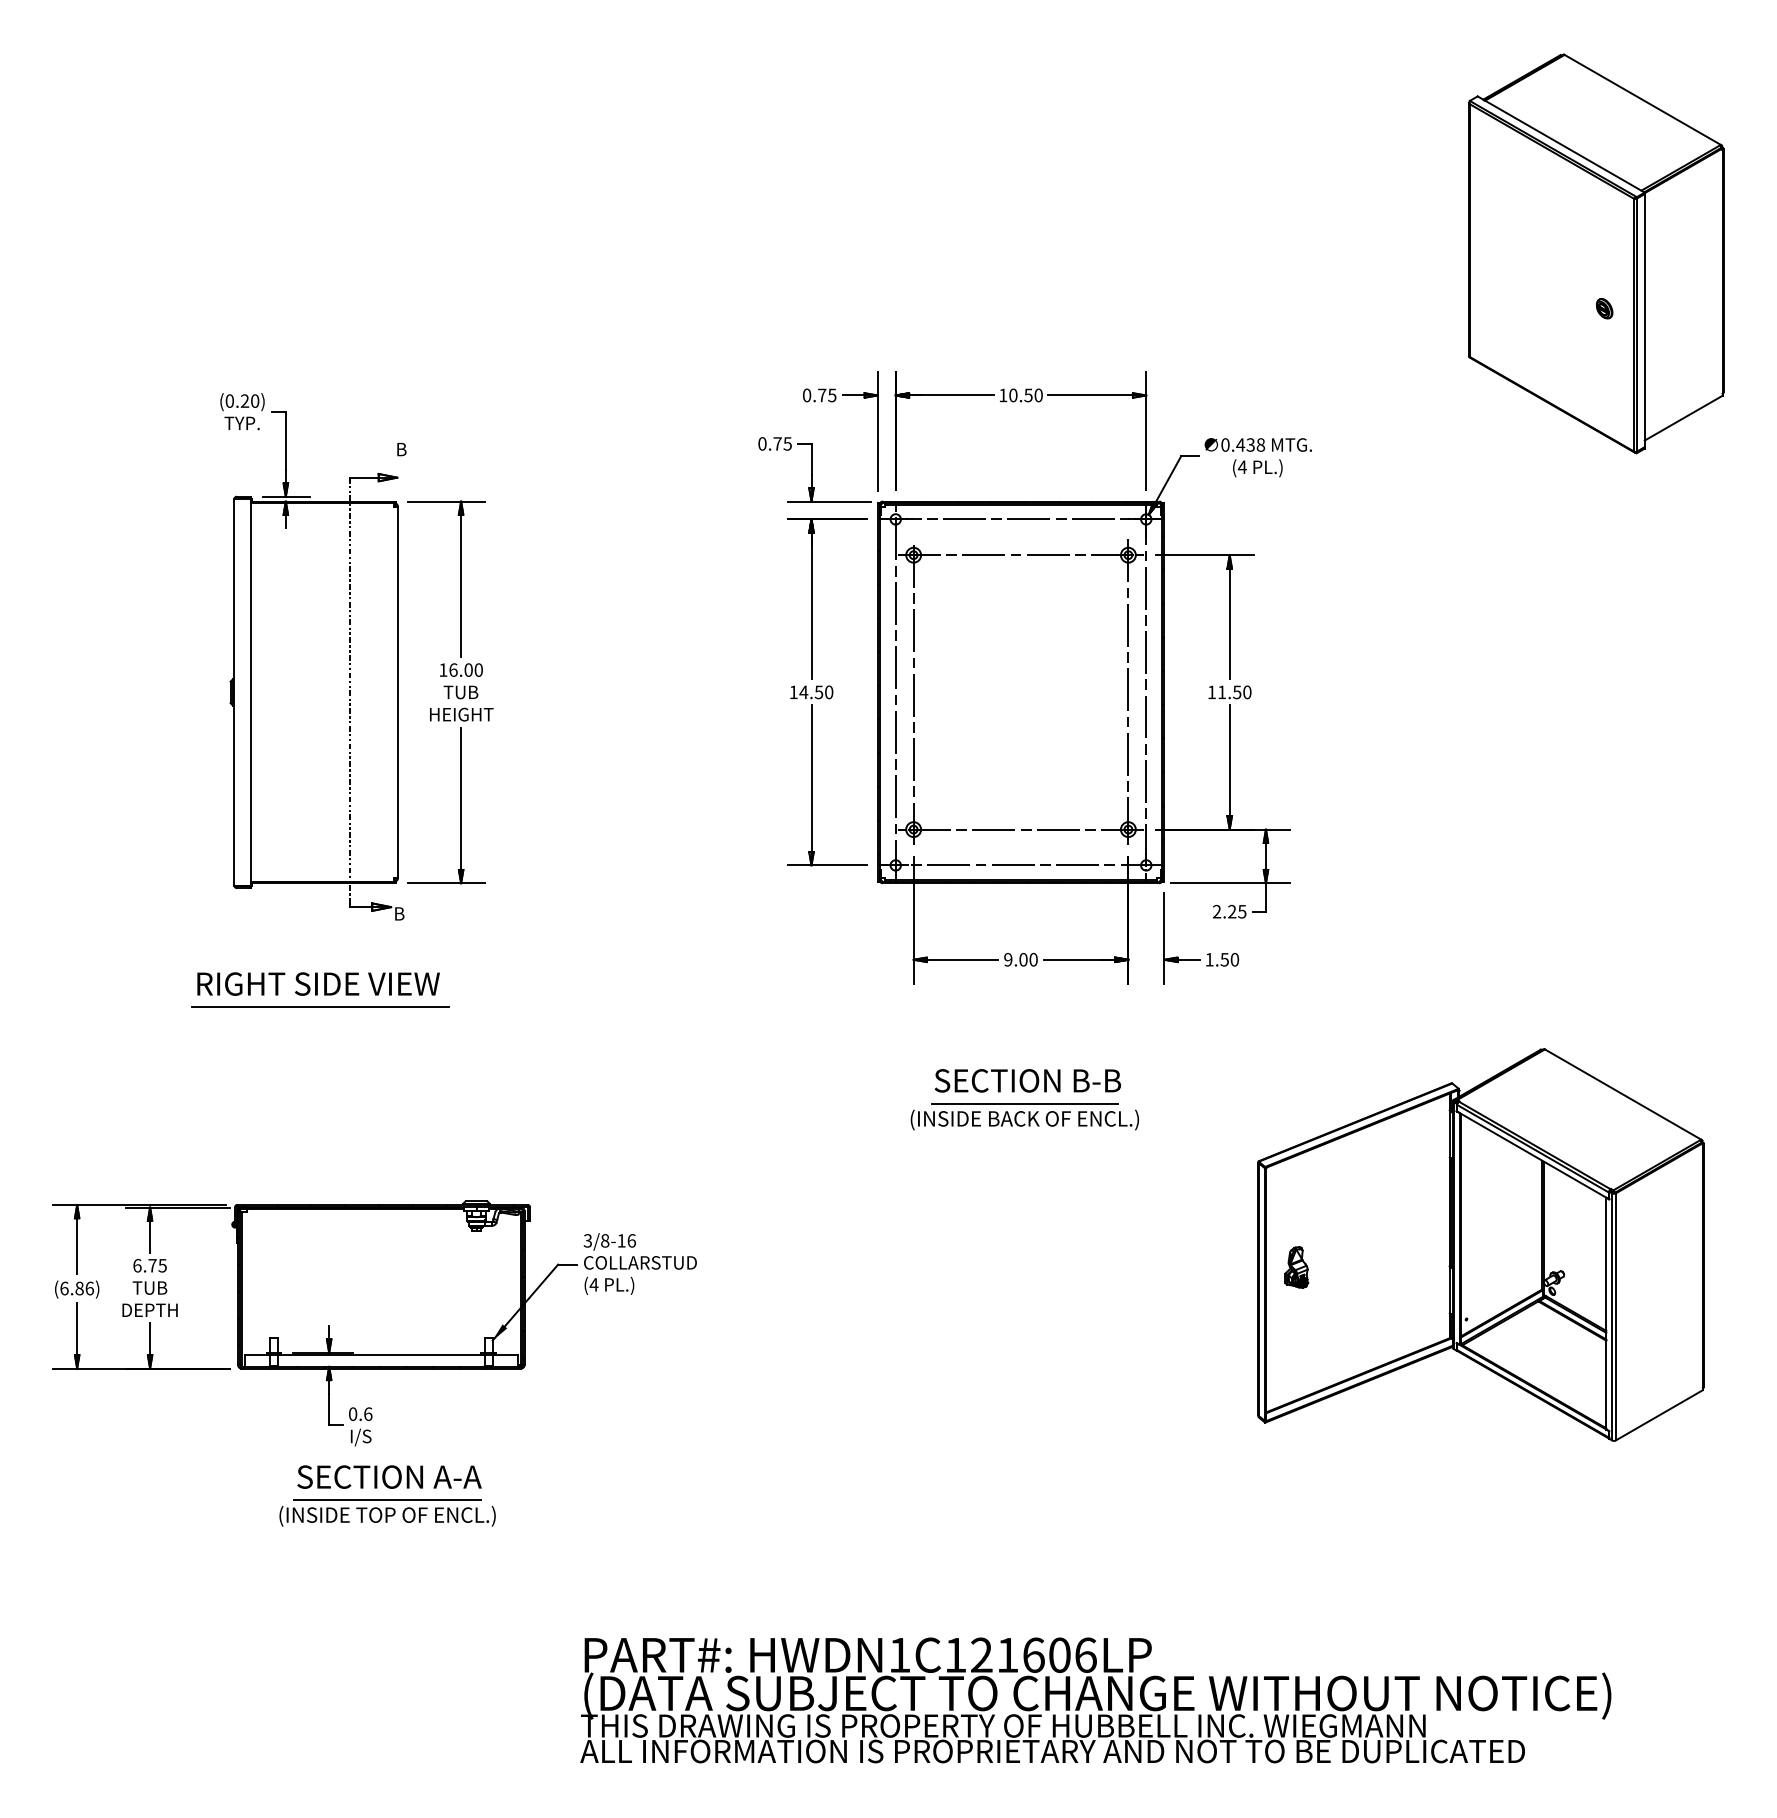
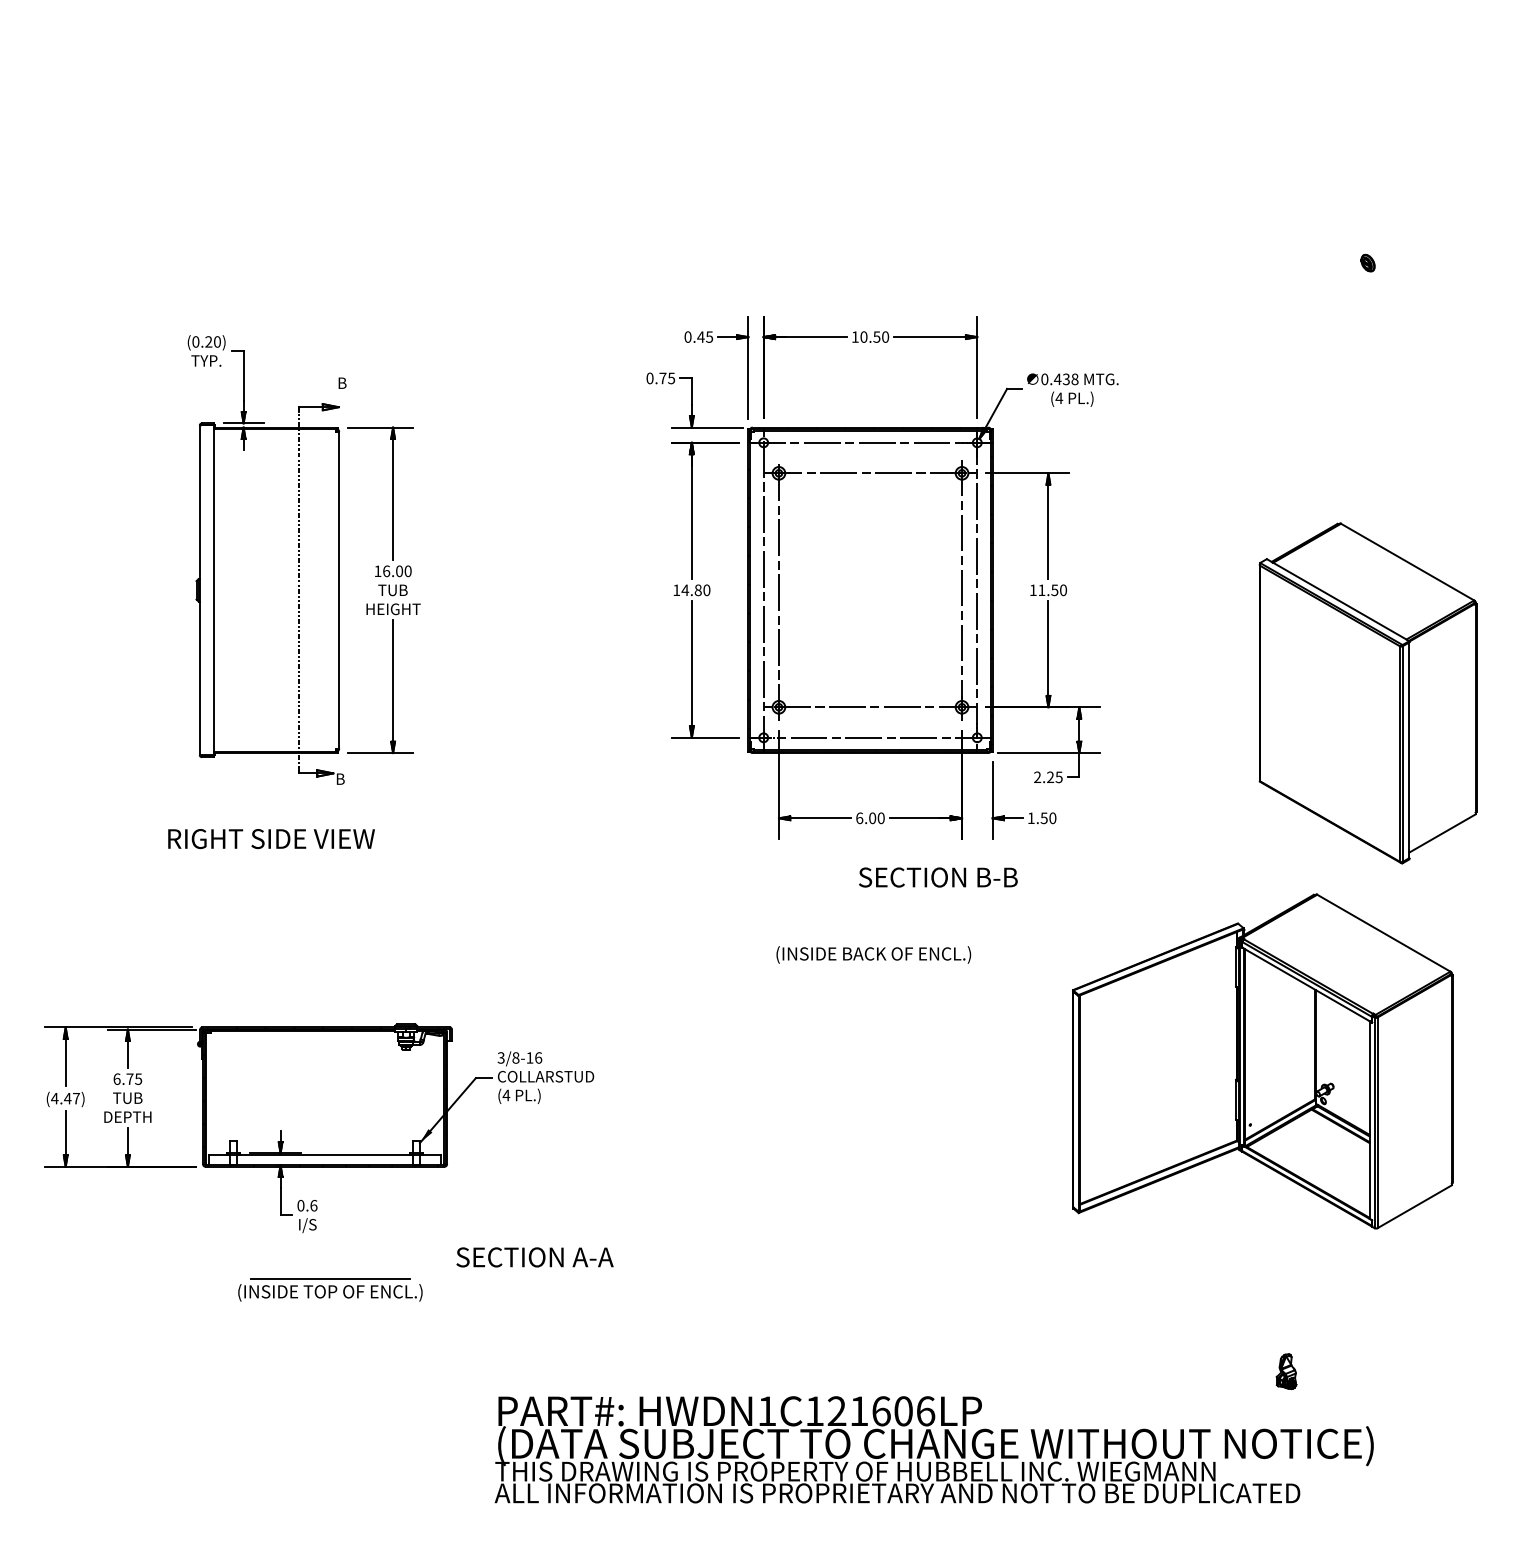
part: (1595, 253) -> (1367, 693), moved
text: (821, 394) -> (700, 336), 0.75 -> 0.45
text: (818, 691) -> (697, 589), 14.50 -> 14.80
text: (1008, 960) -> (859, 818), 9.00 -> 6.00
line: (319, 1006) -> (272, 858), removed
text: (1028, 1080) -> (938, 877), moved
line: (1024, 1104) -> (873, 941), removed
part: (1296, 1267) -> (1286, 1371), moved
text: (76, 1288) -> (65, 1098), (6.86) -> (4.47)
text: (388, 1477) -> (534, 1257), moved

